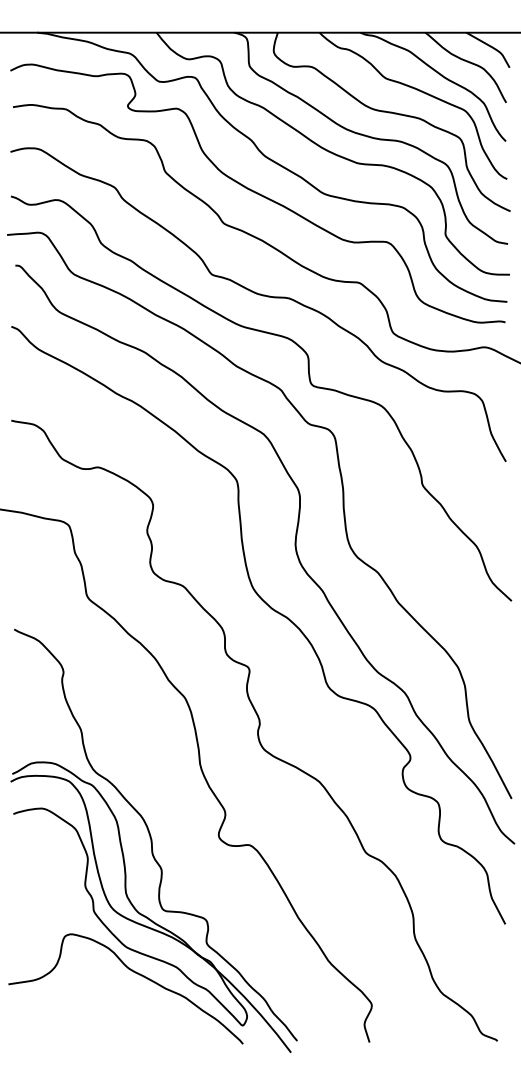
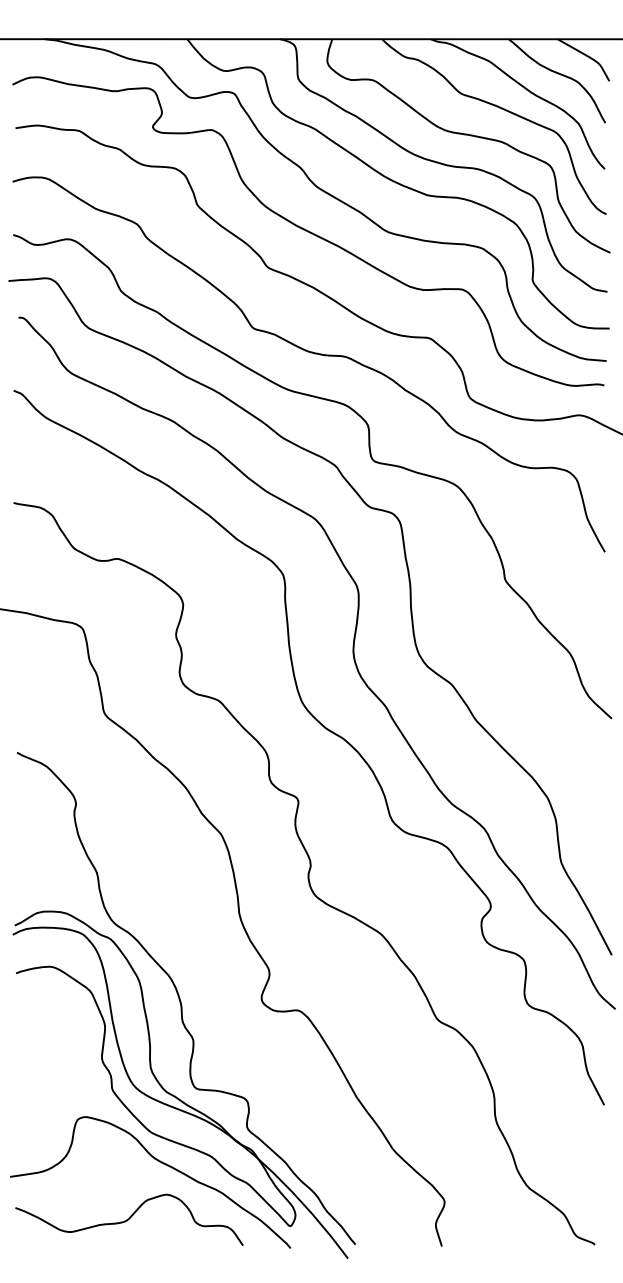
curve: (107, 1020) -> (128, 1220), added

